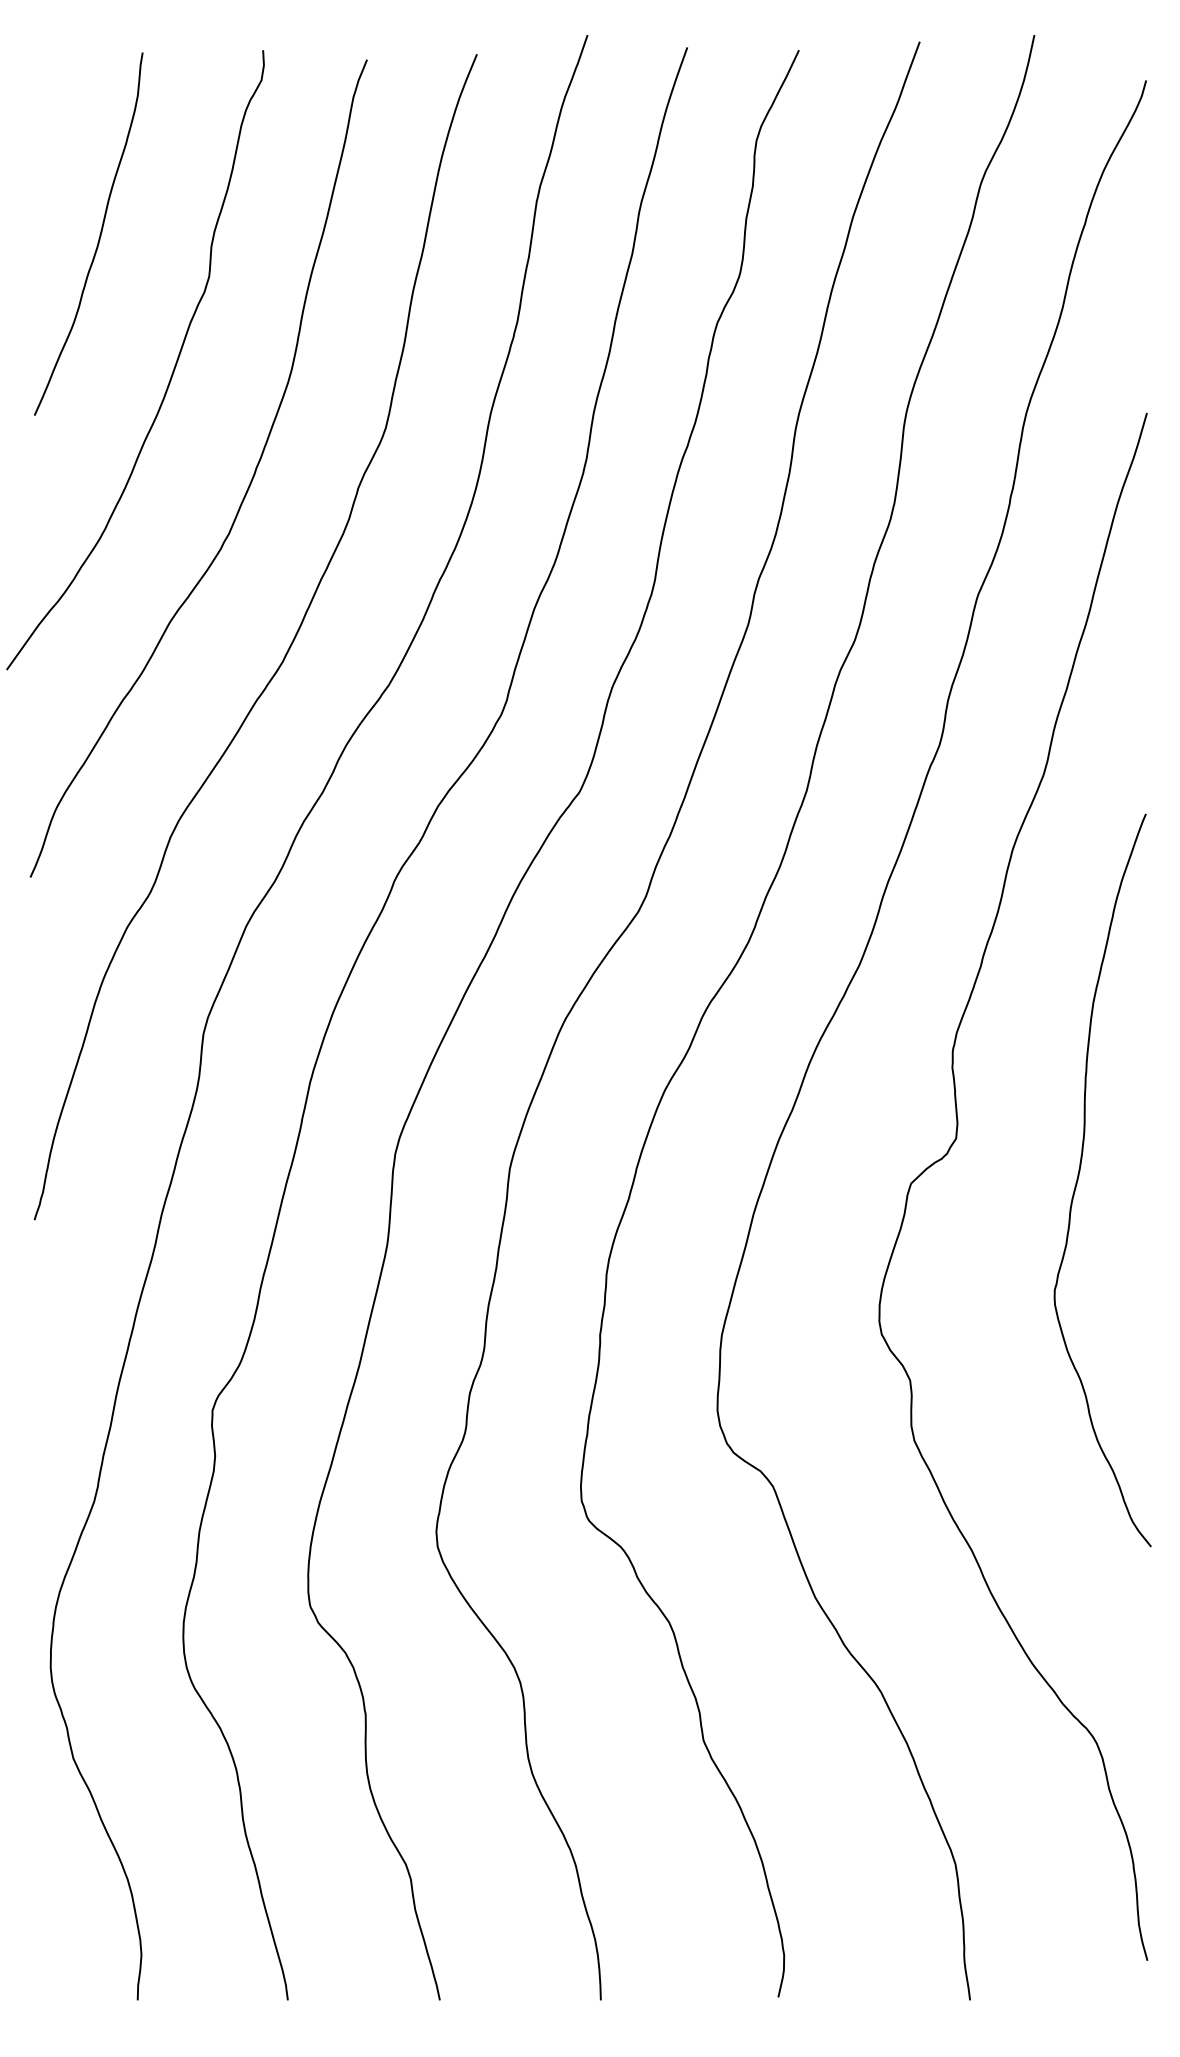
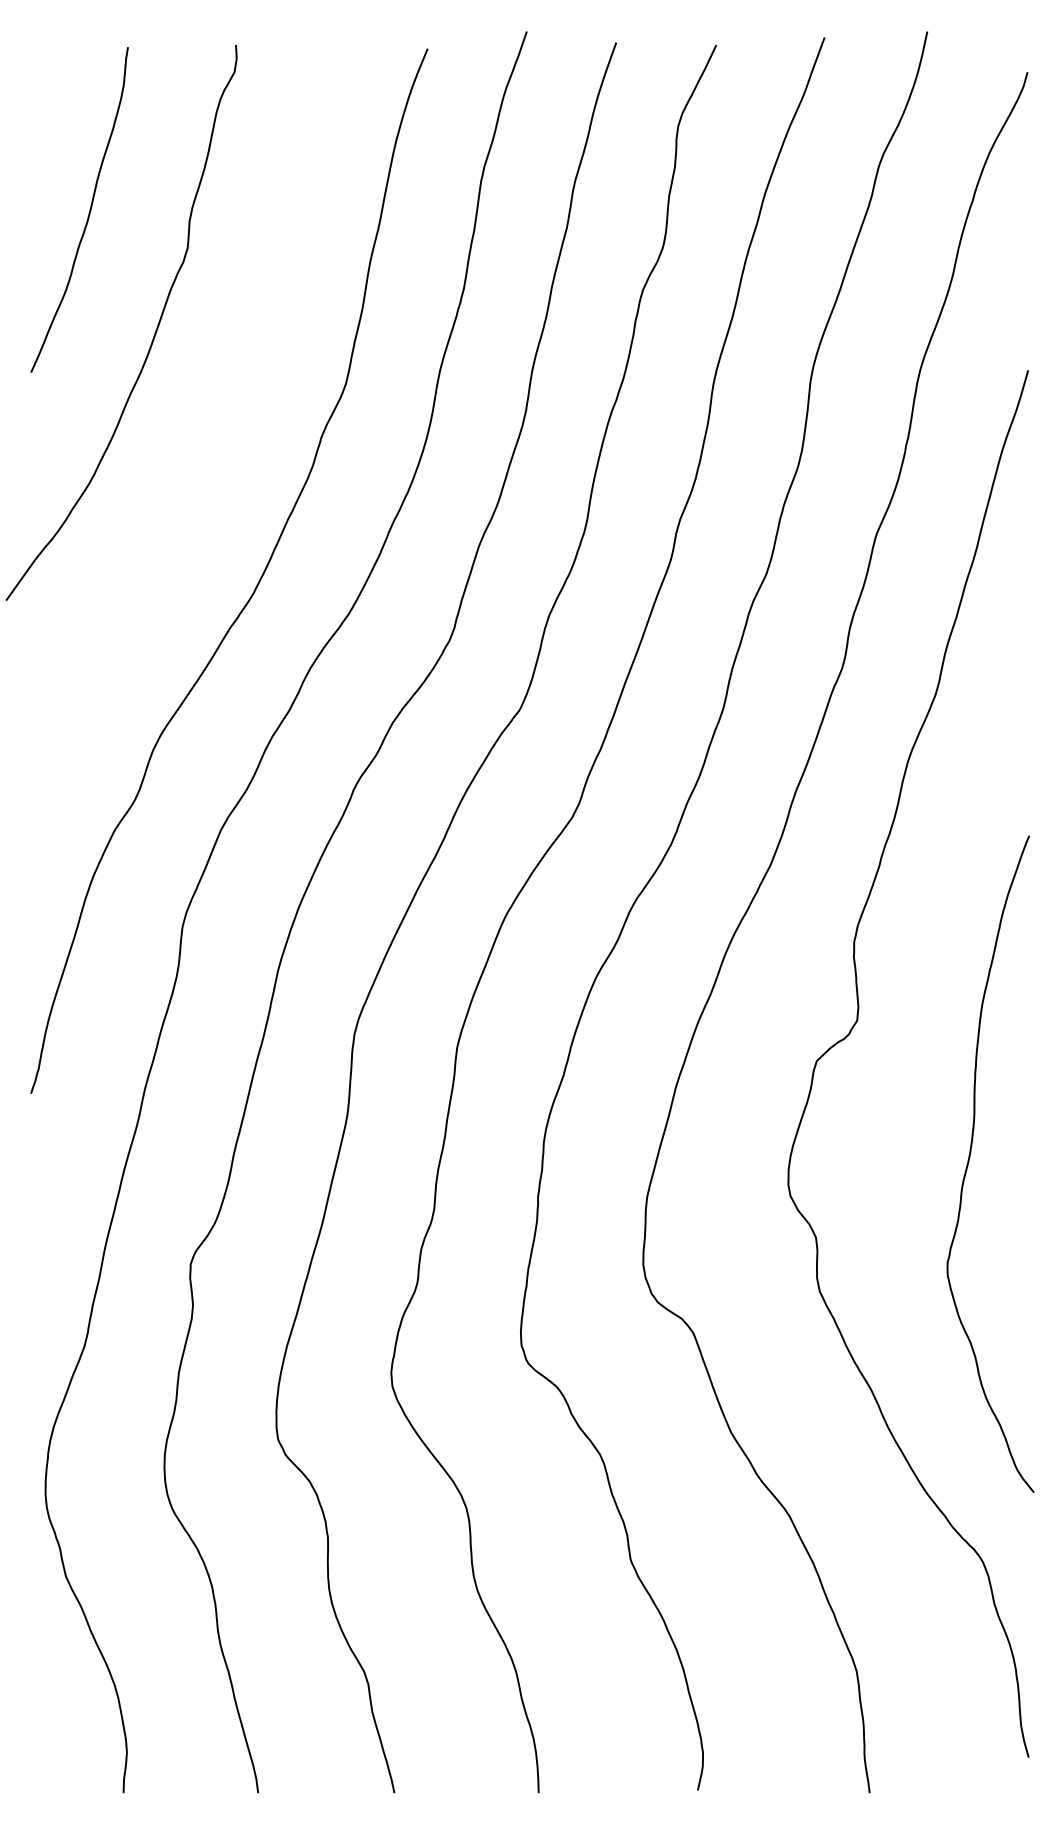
curve: (245, 491) -> (220, 440), removed
curve: (1080, 1172) -> (970, 1157), moved

